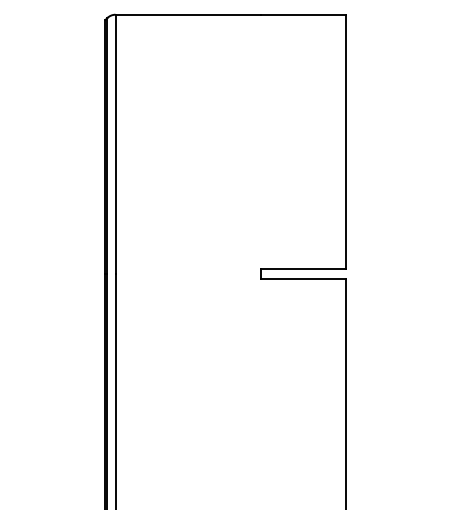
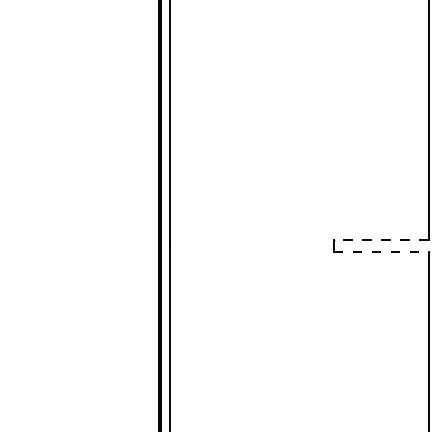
line: (302, 268) -> (380, 240), solid -> dashed
line: (303, 279) -> (381, 252), solid -> dashed

